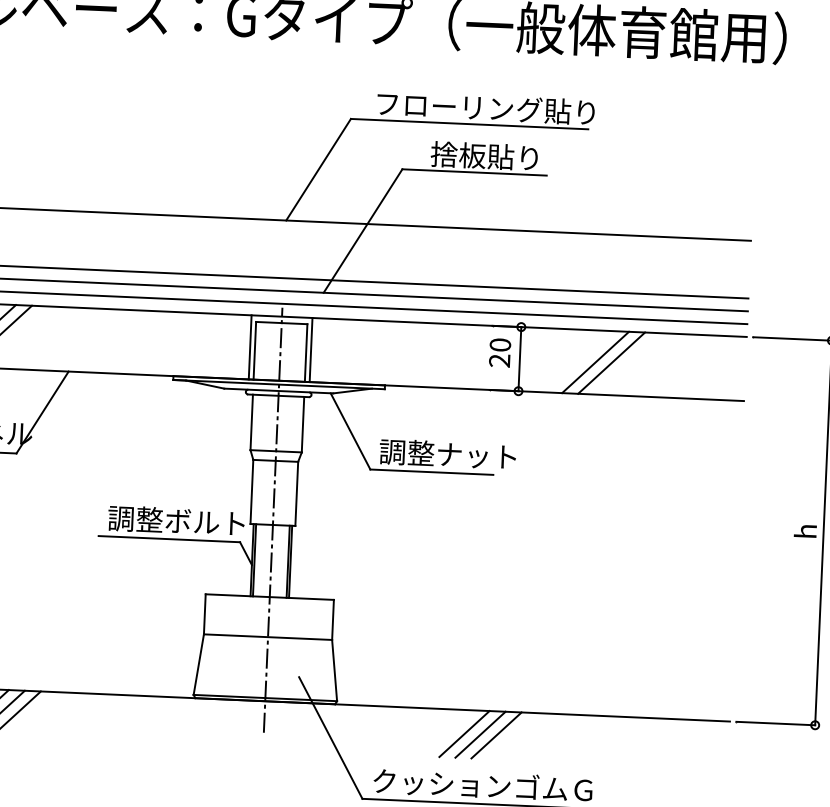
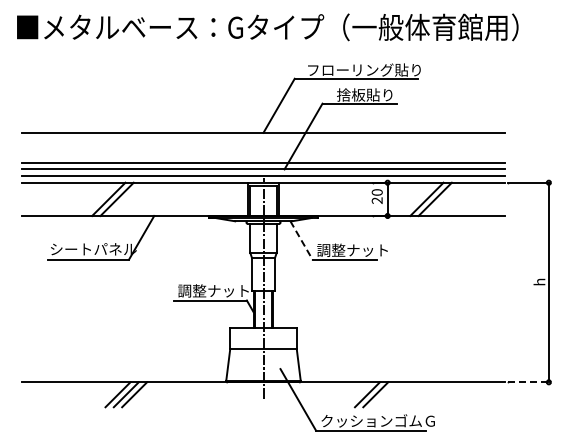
line: (350, 433) -> (301, 241), solid -> dashed
text: (192, 520) -> (221, 290), 調整ボルト -> 調整ナット
line: (775, 723) -> (528, 382), solid -> dashed
line: (495, 734) -> (383, 394), removed

